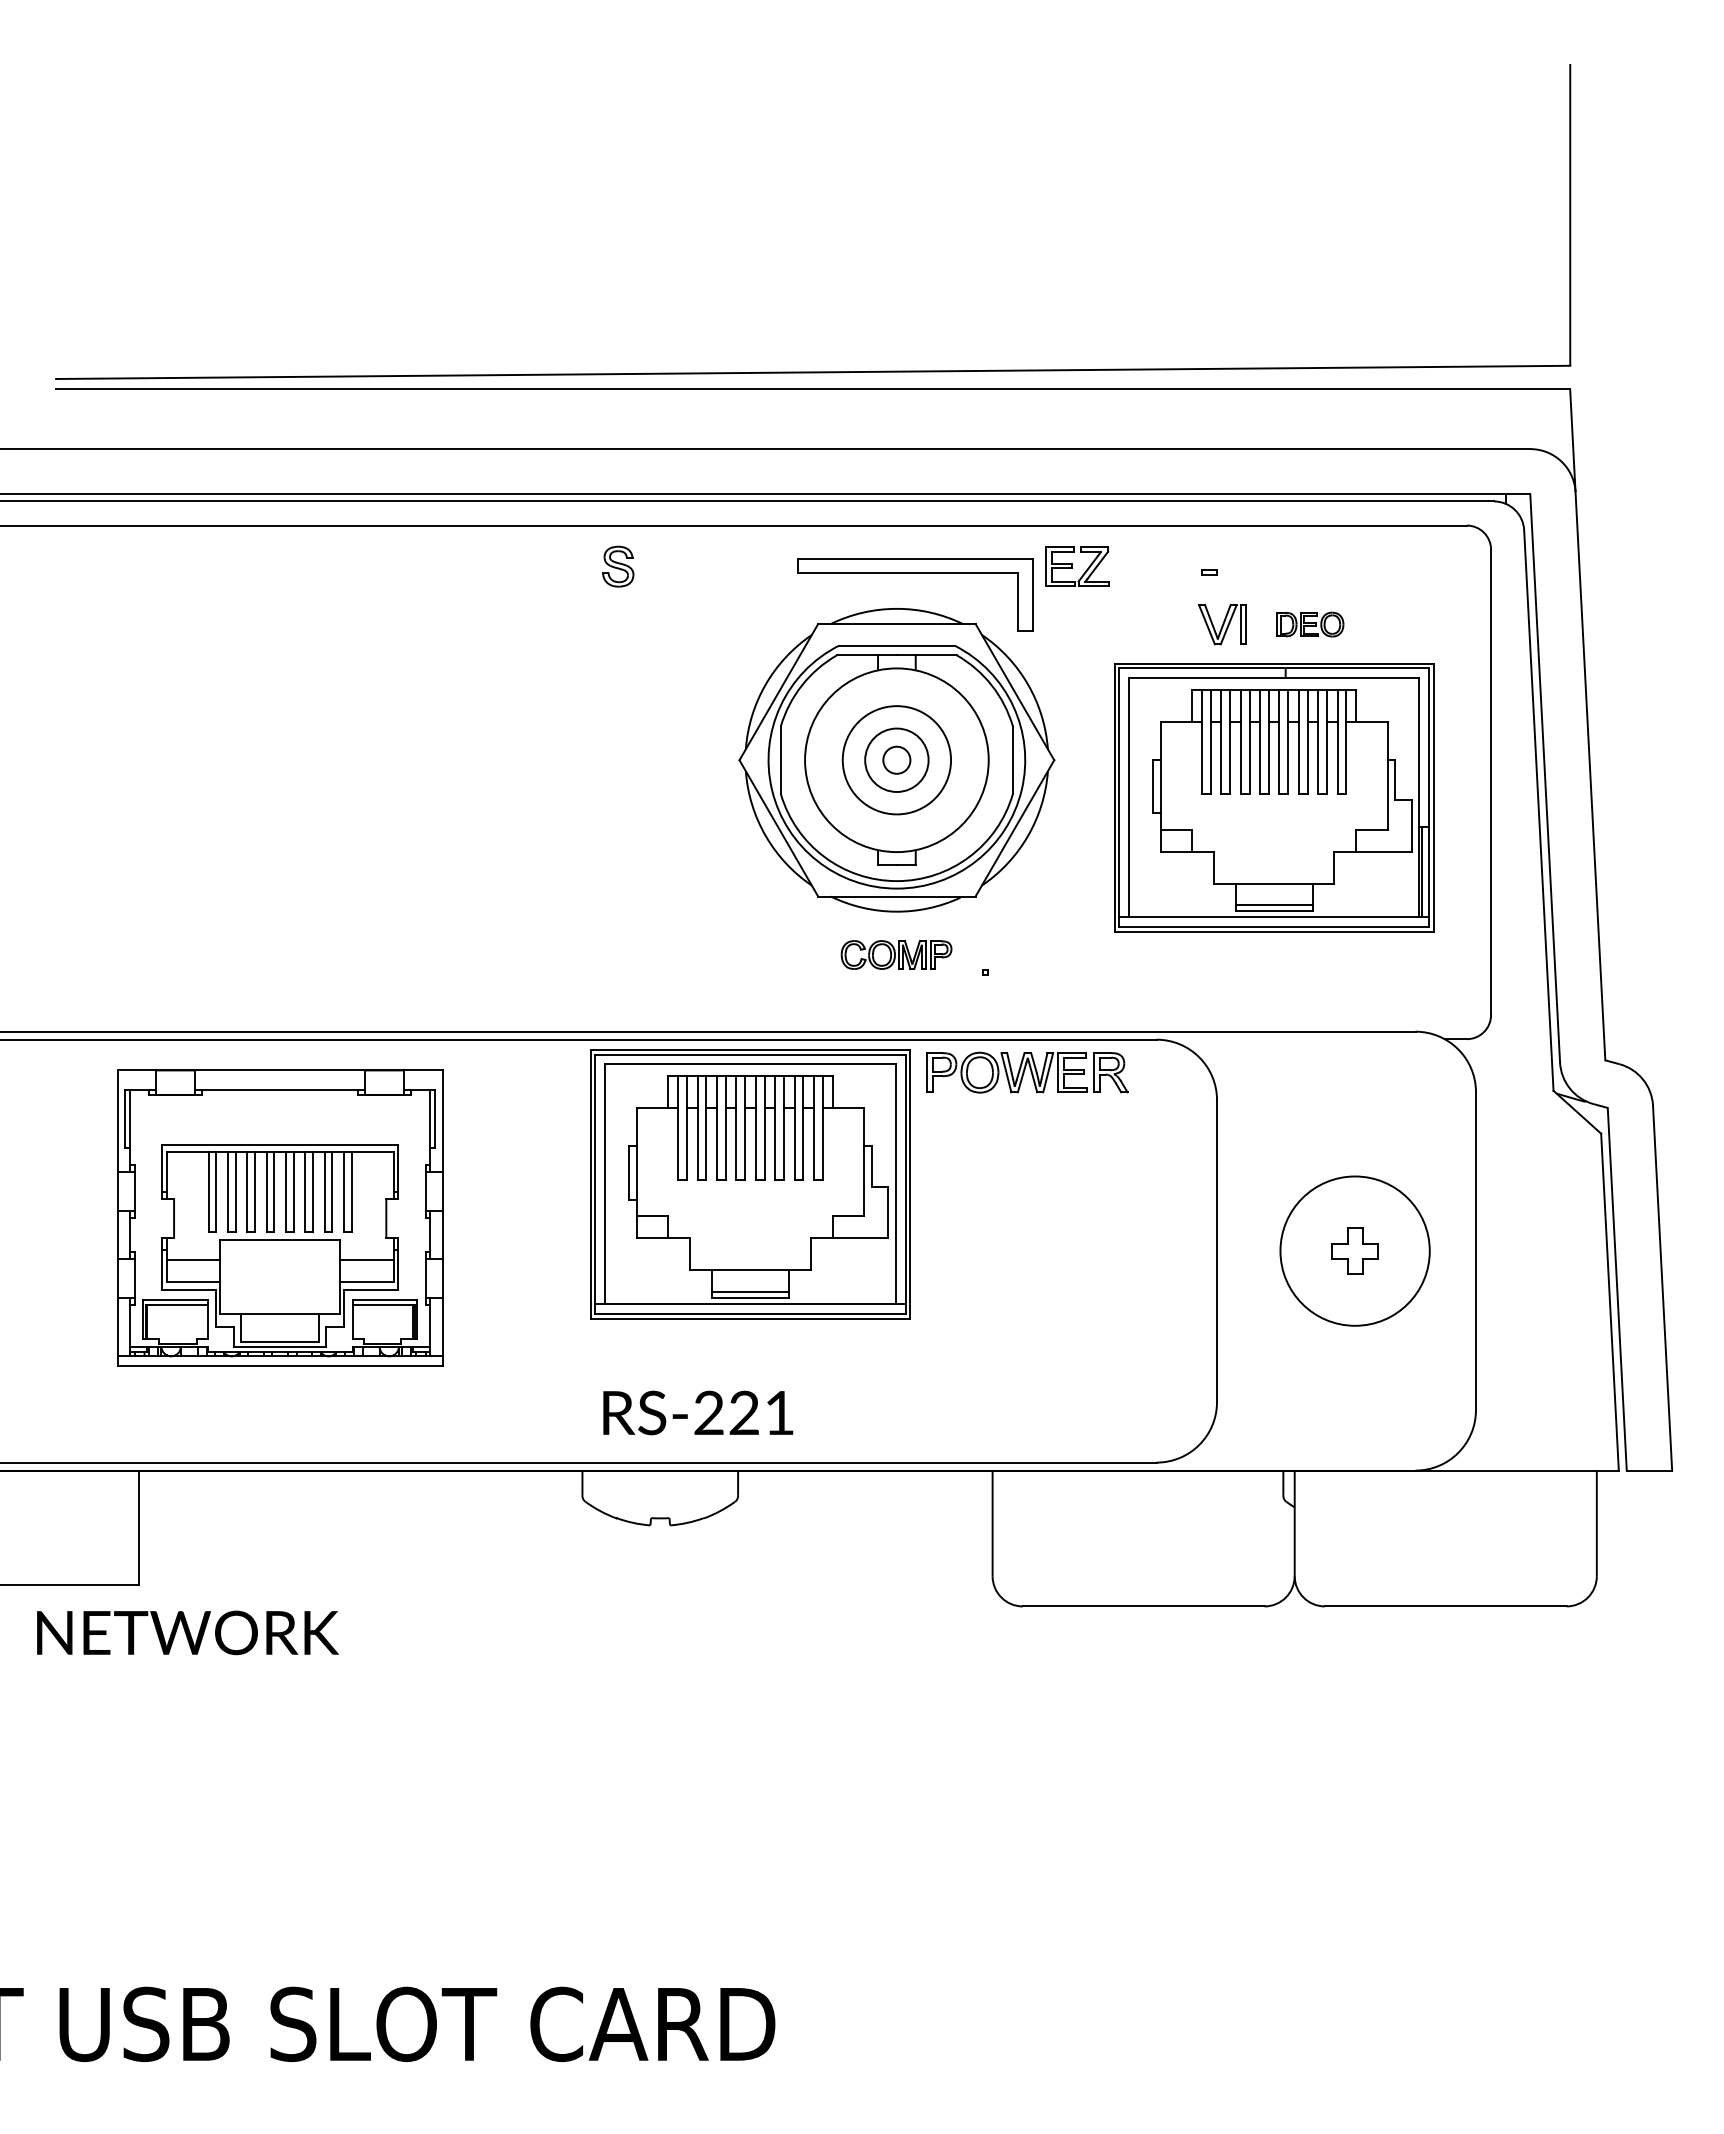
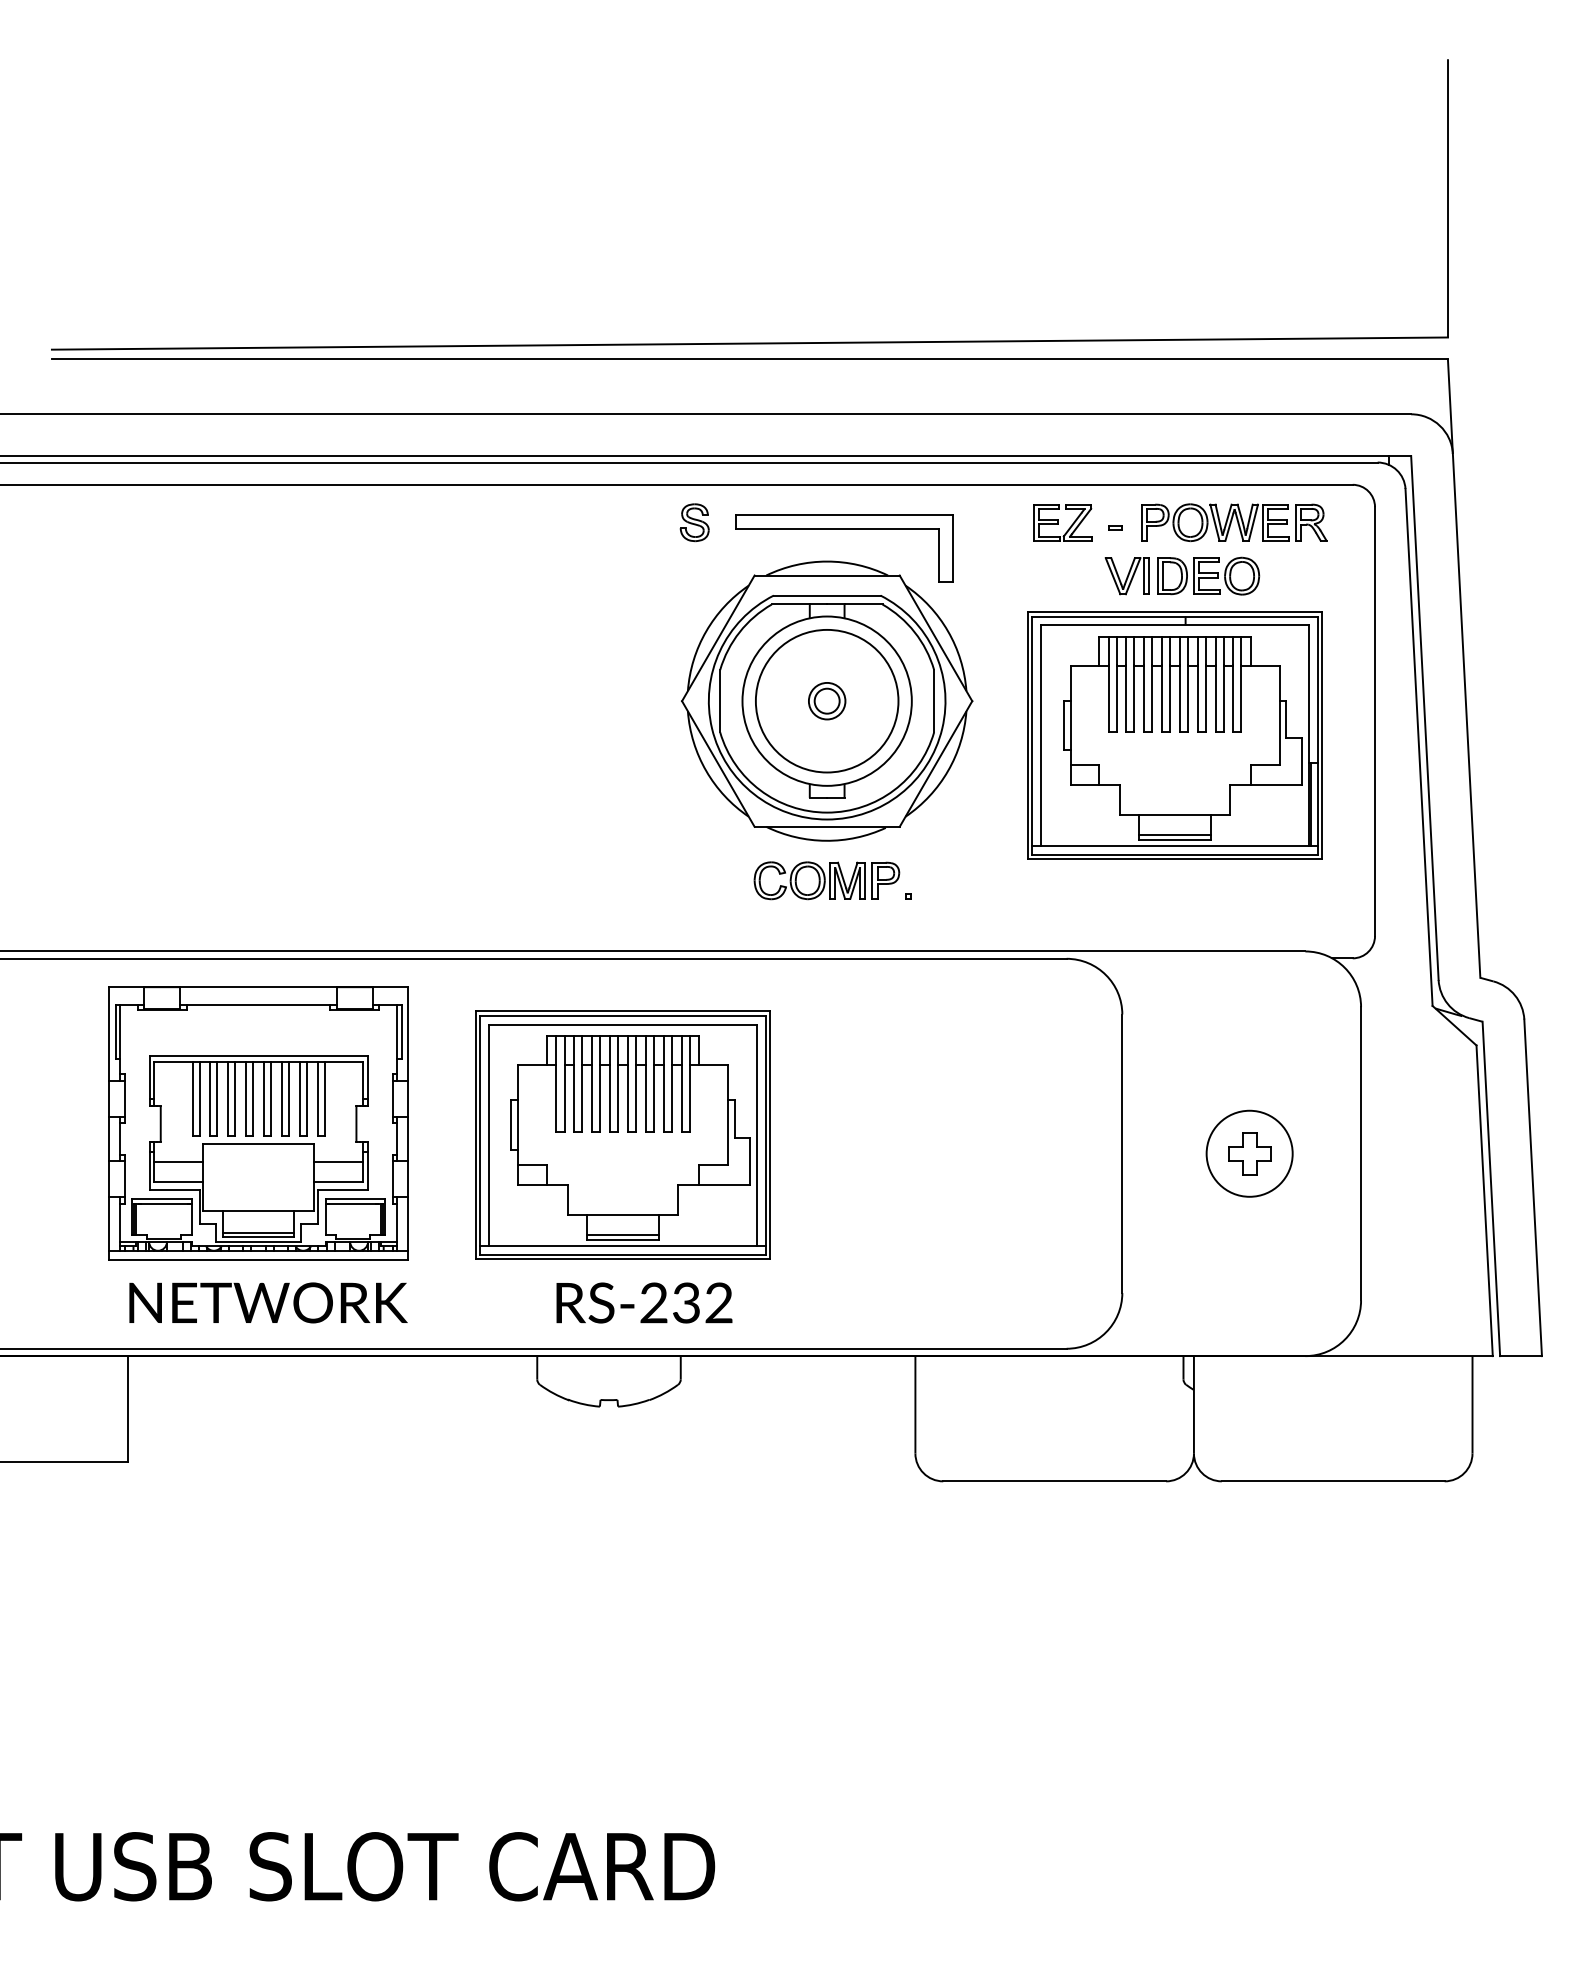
part: (618, 566) -> (694, 522), moved
part: (1077, 566) -> (1062, 522), moved
part: (1310, 624) -> (1208, 576), size x1.67
circle: (896, 759) -> (826, 700), size x1.43
circle: (896, 760) -> (826, 701), size x0.62
part: (896, 954) -> (826, 880), size x1.43
part: (1027, 1072) -> (1234, 522), moved
part: (750, 1184) -> (623, 1135), moved
circle: (1354, 1250) -> (1249, 1153), size x0.62
line: (279, 1336) -> (257, 1232), added
text: (761, 1412) -> (702, 1302), RS-221 -> RS-232
text: (187, 1632) -> (268, 1302), moved

